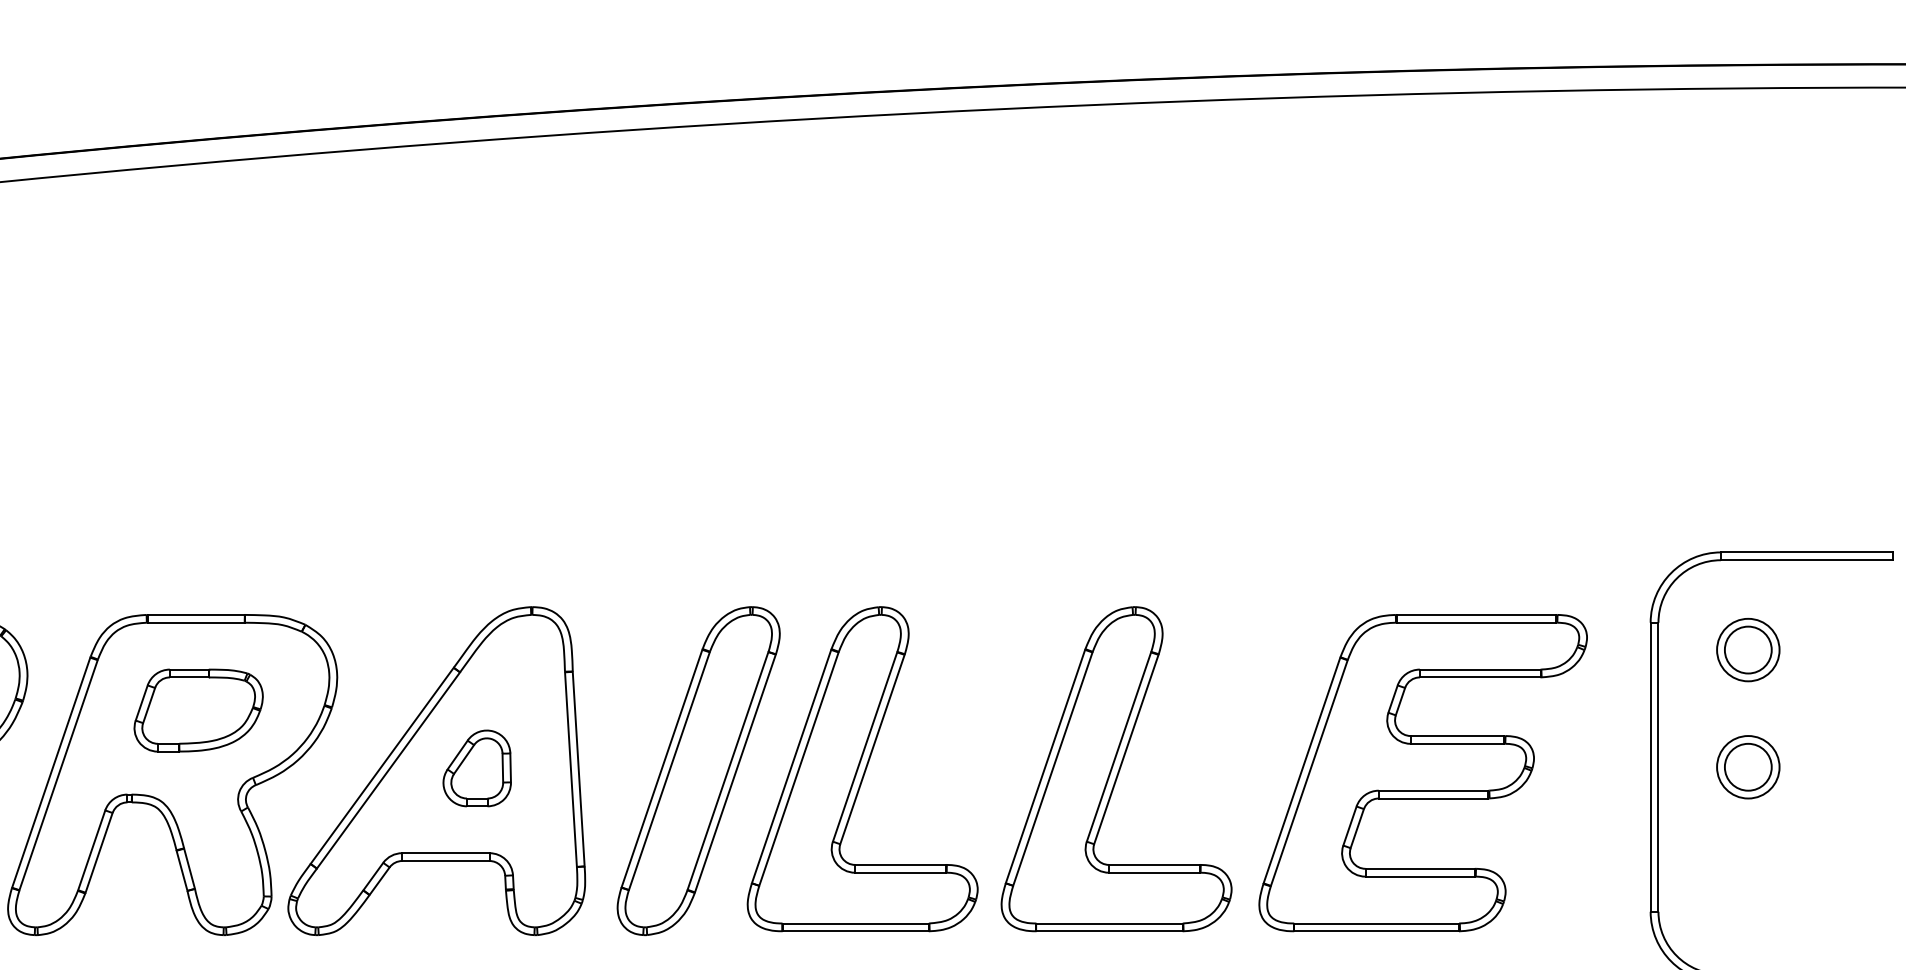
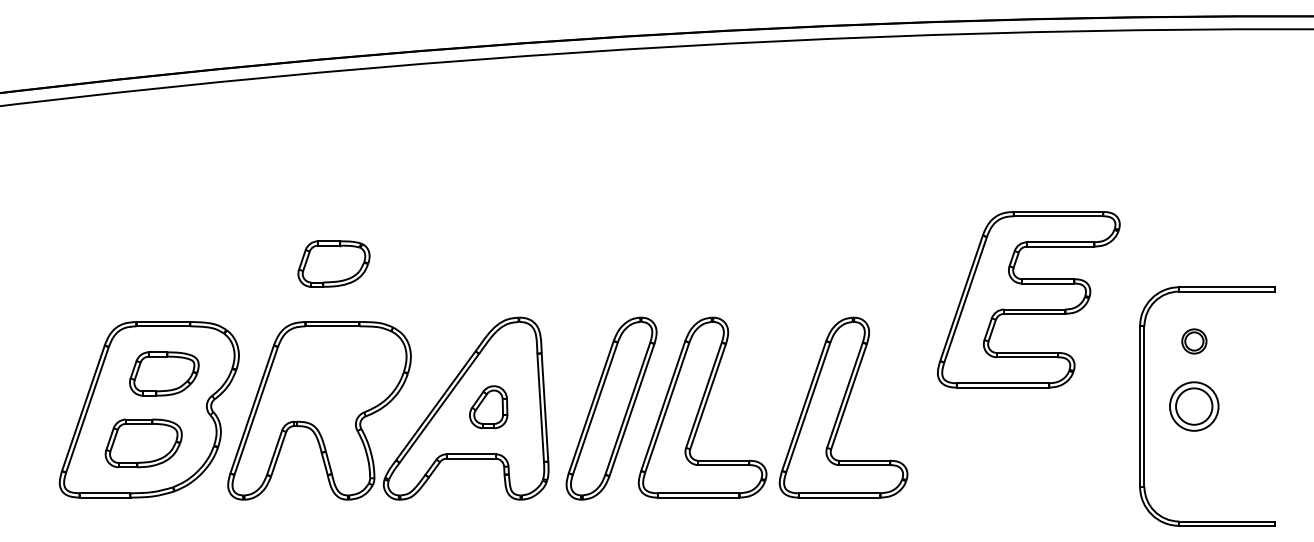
part: (1748, 650) -> (1194, 341), size x0.7
part: (197, 709) -> (333, 263), moved
part: (1748, 767) -> (1194, 406), size x1.4
part: (1422, 772) -> (1028, 299), moved

